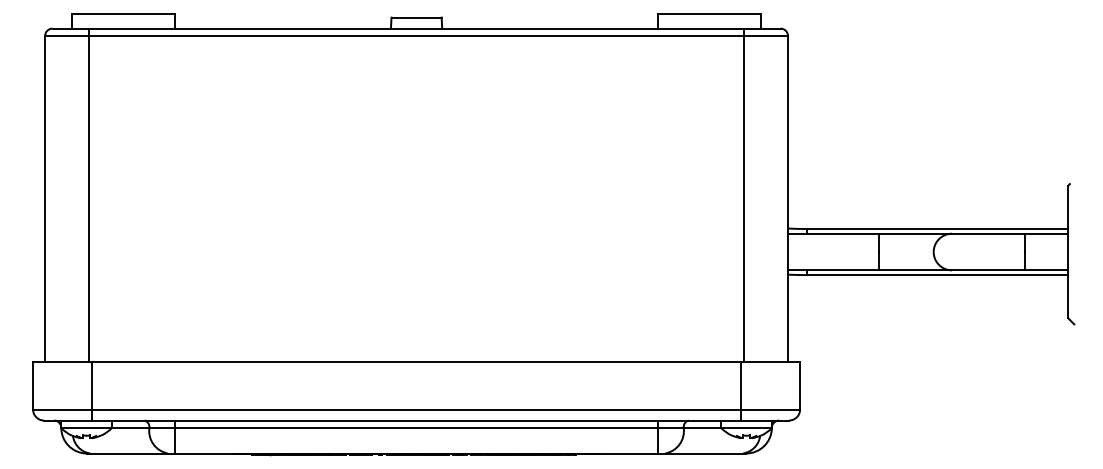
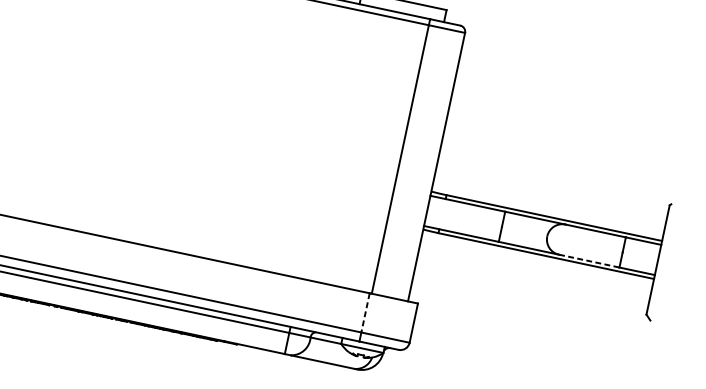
line: (988, 270) -> (589, 261), solid -> dashed
line: (741, 385) -> (365, 312), solid -> dashed

